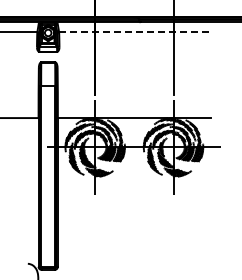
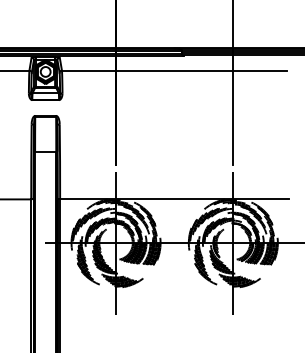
line: (134, 32) -> (174, 71), dashed -> solid

